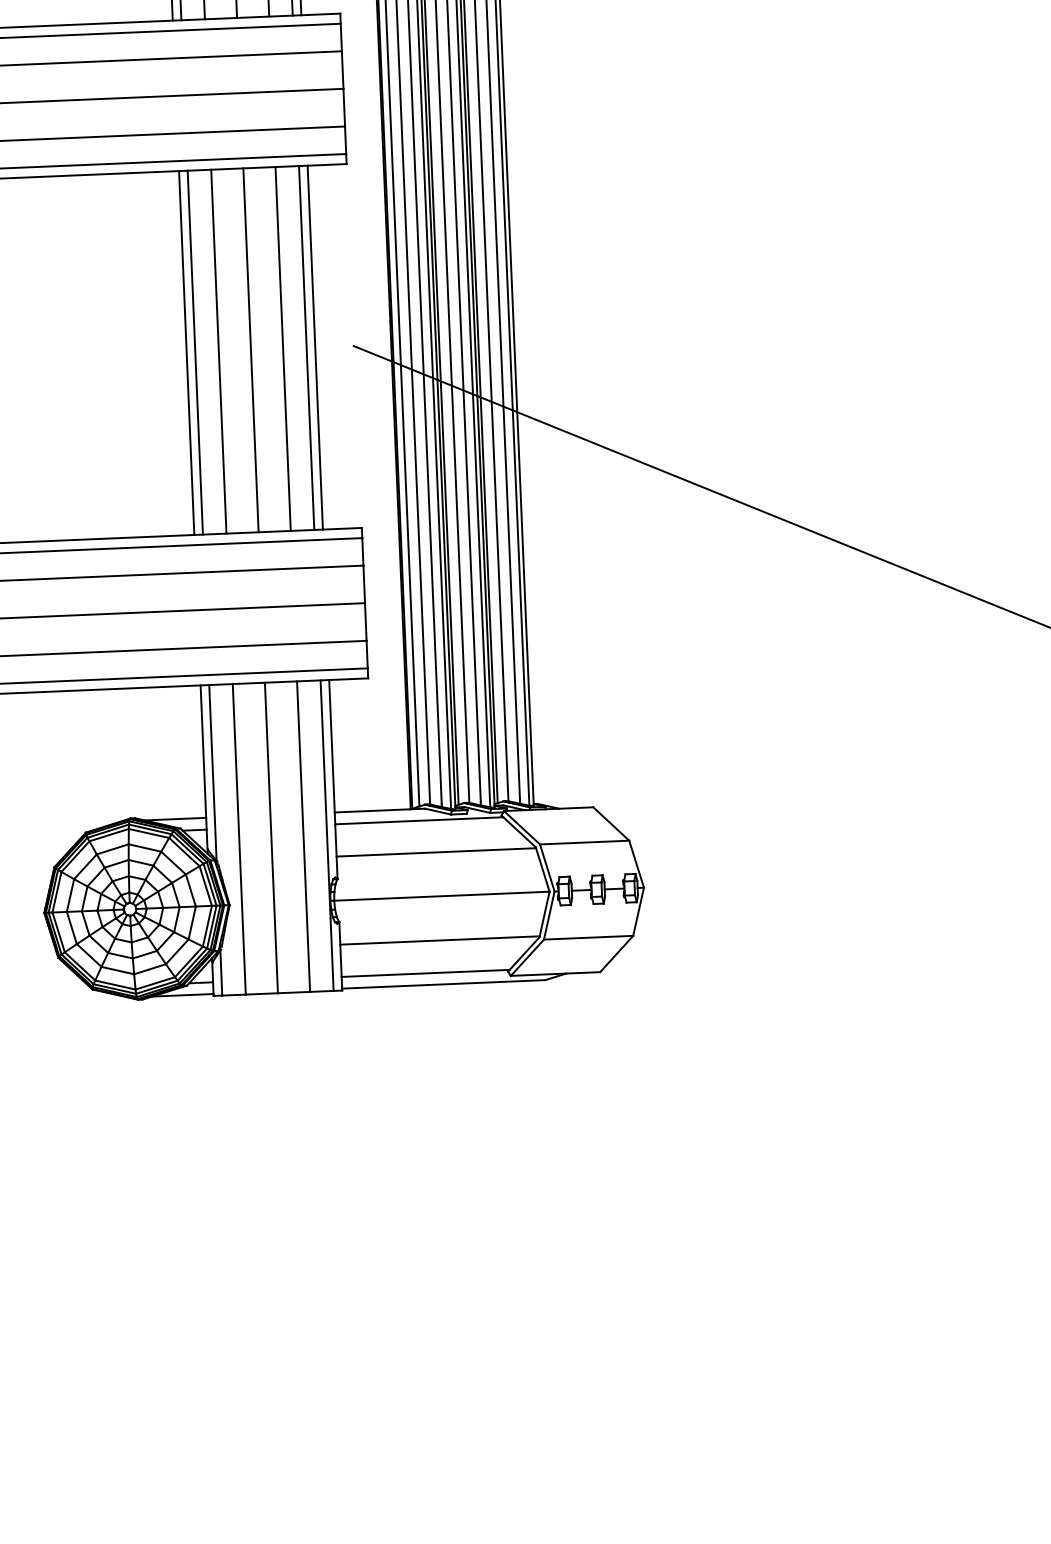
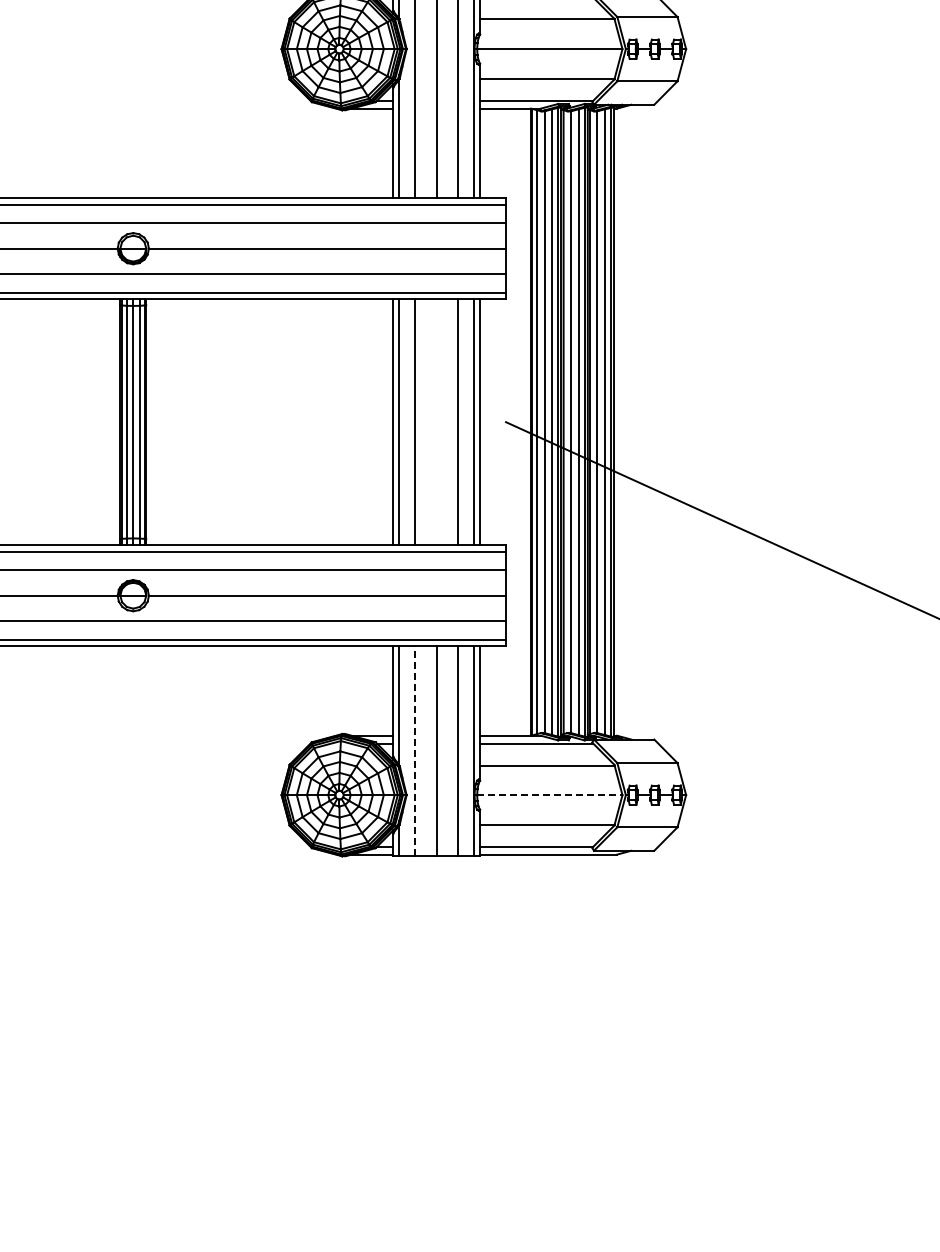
line: (250, 349) -> (436, 421), removed
line: (238, 839) -> (414, 751), solid -> dashed
line: (441, 896) -> (549, 795), solid -> dashed

